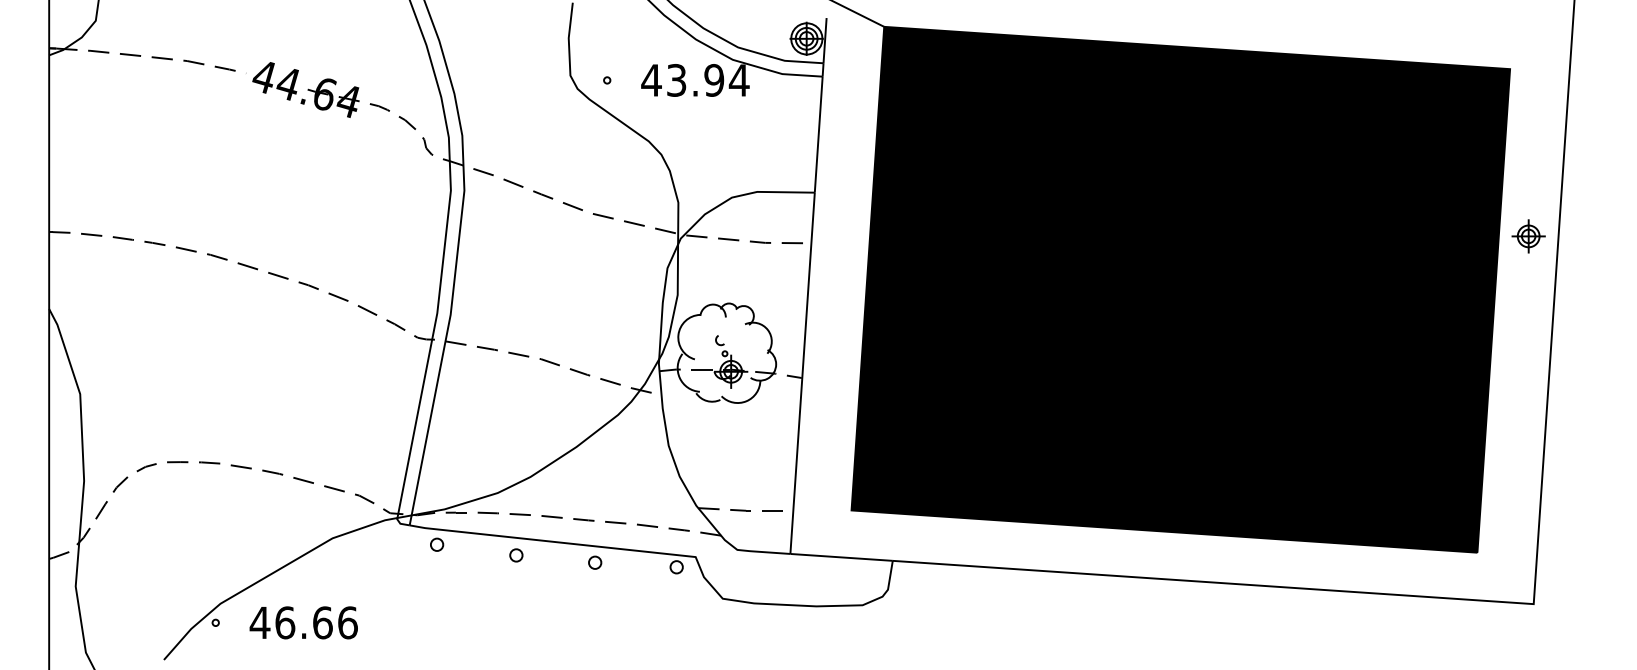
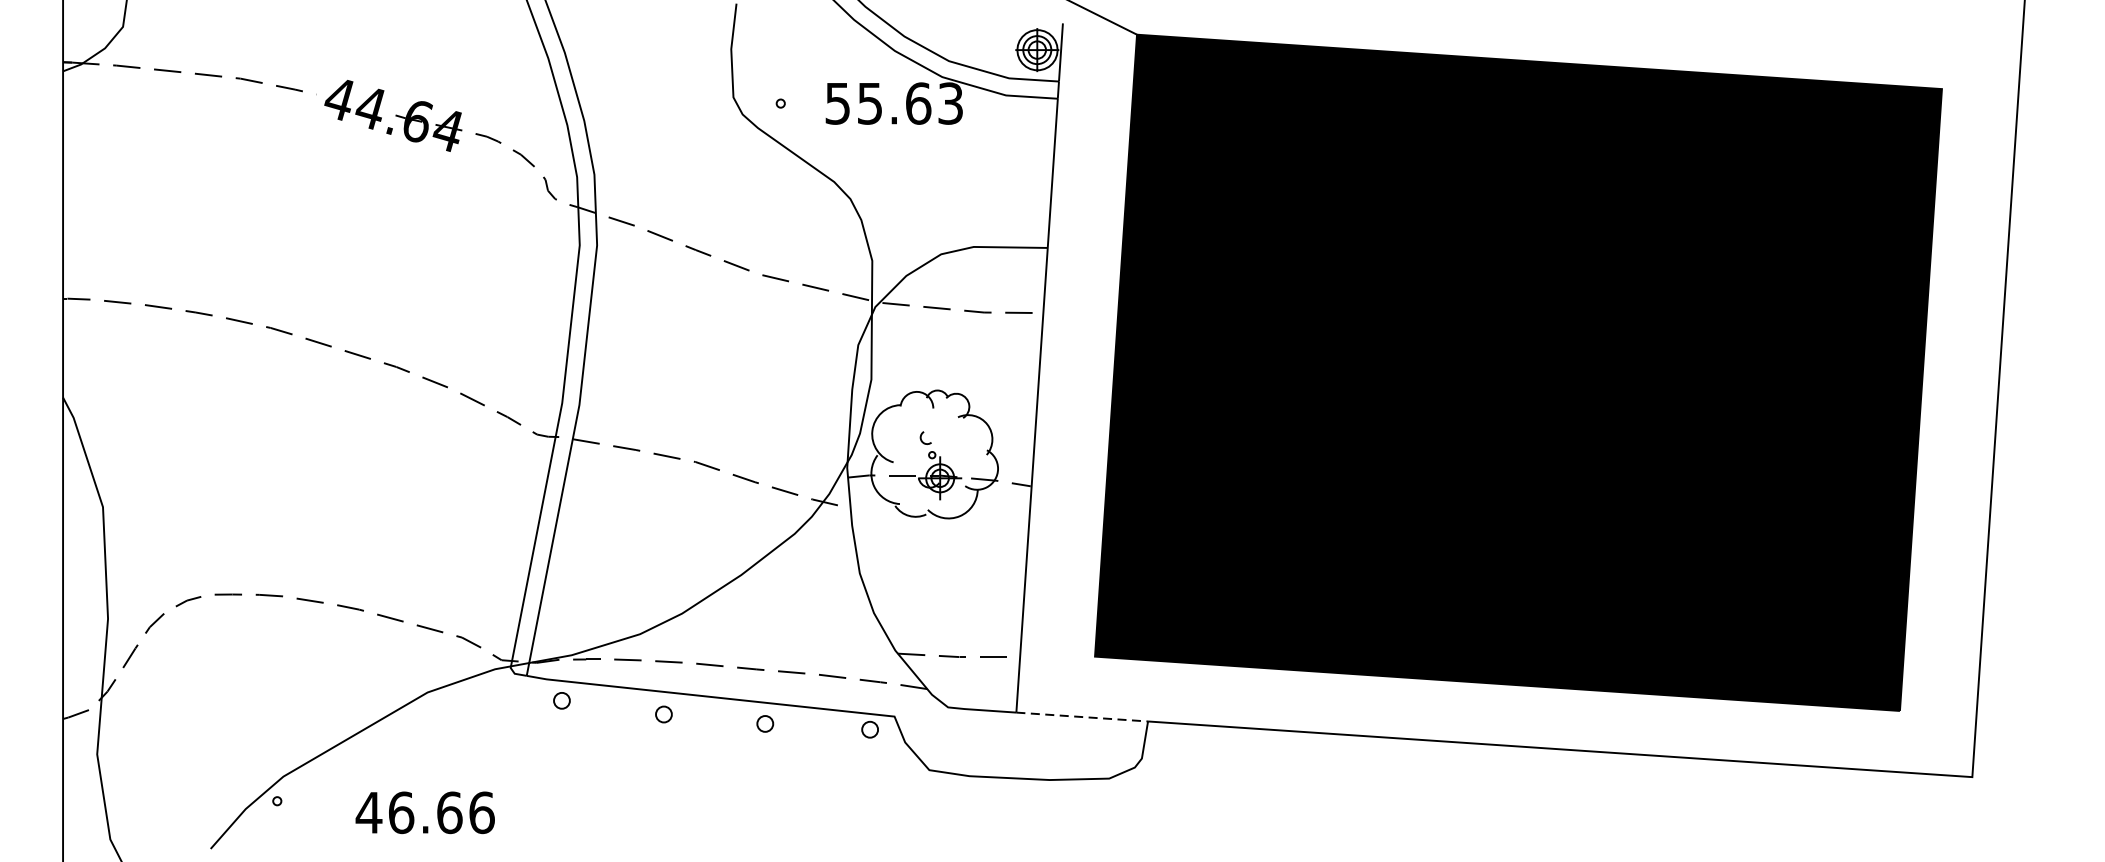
text: (695, 80) -> (894, 103), 43.94 -> 55.63
part: (1528, 236) -> (1965, 304), removed
line: (842, 557) -> (1083, 717), solid -> dashed
text: (303, 622) -> (424, 812), moved

